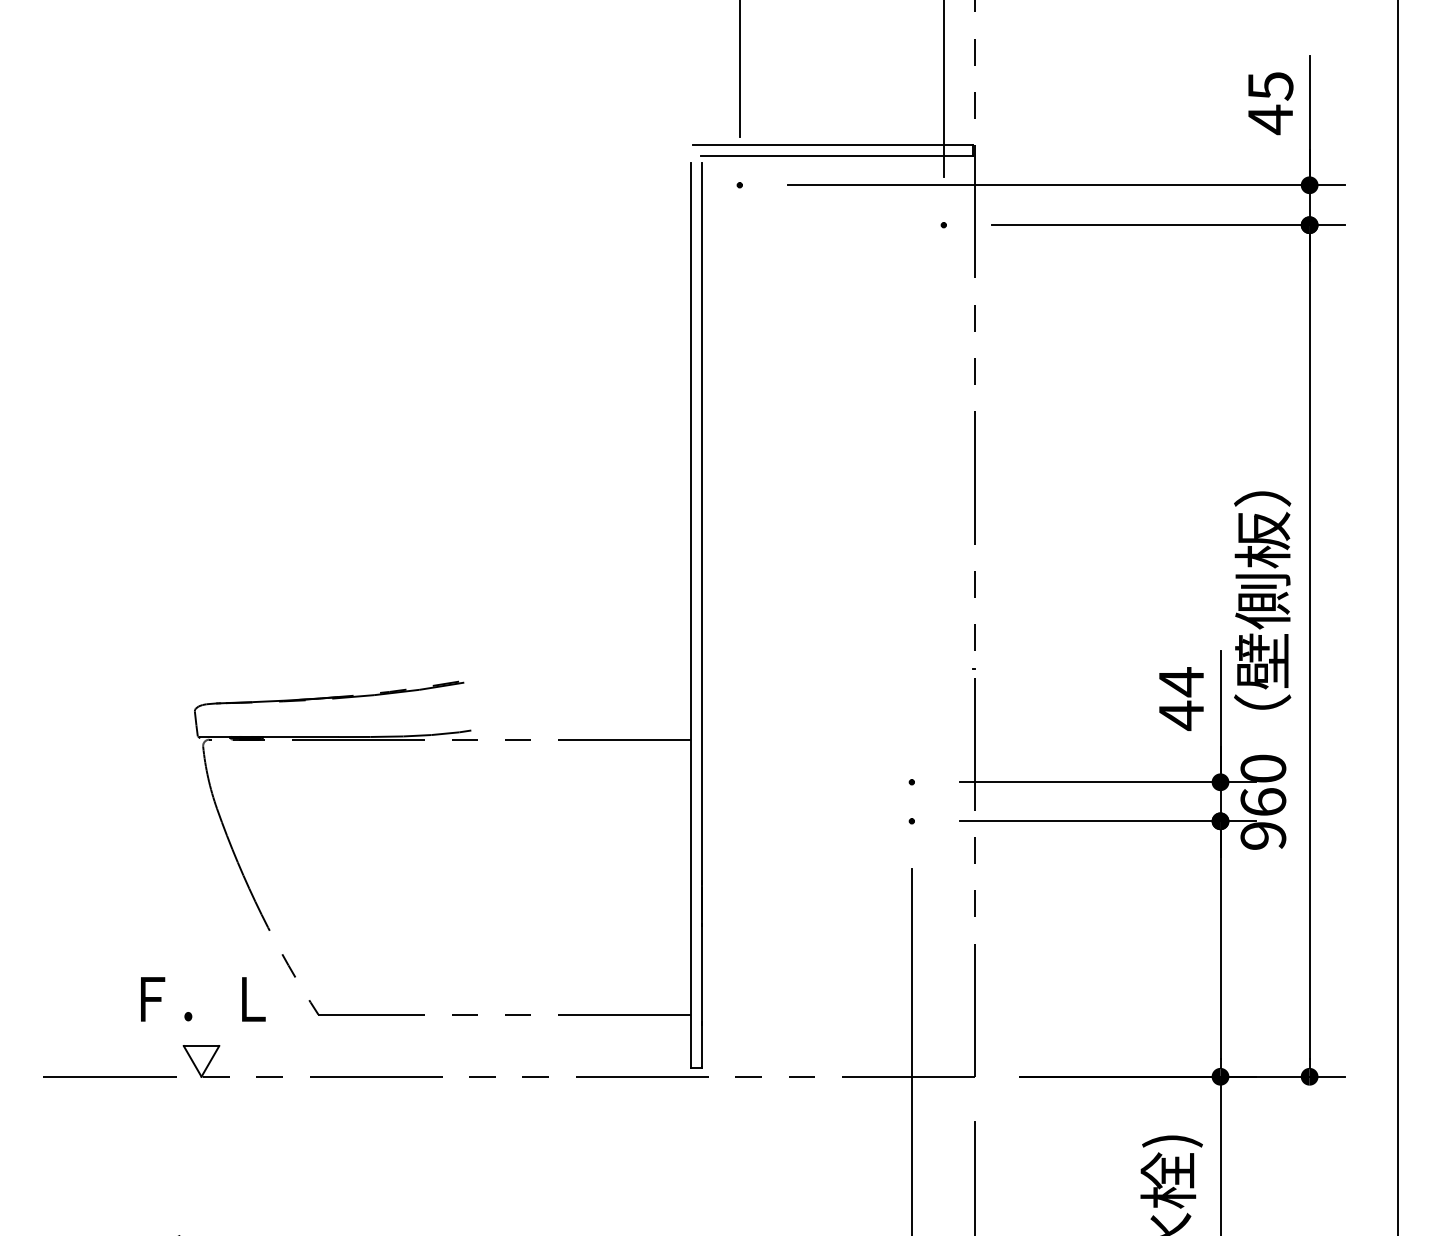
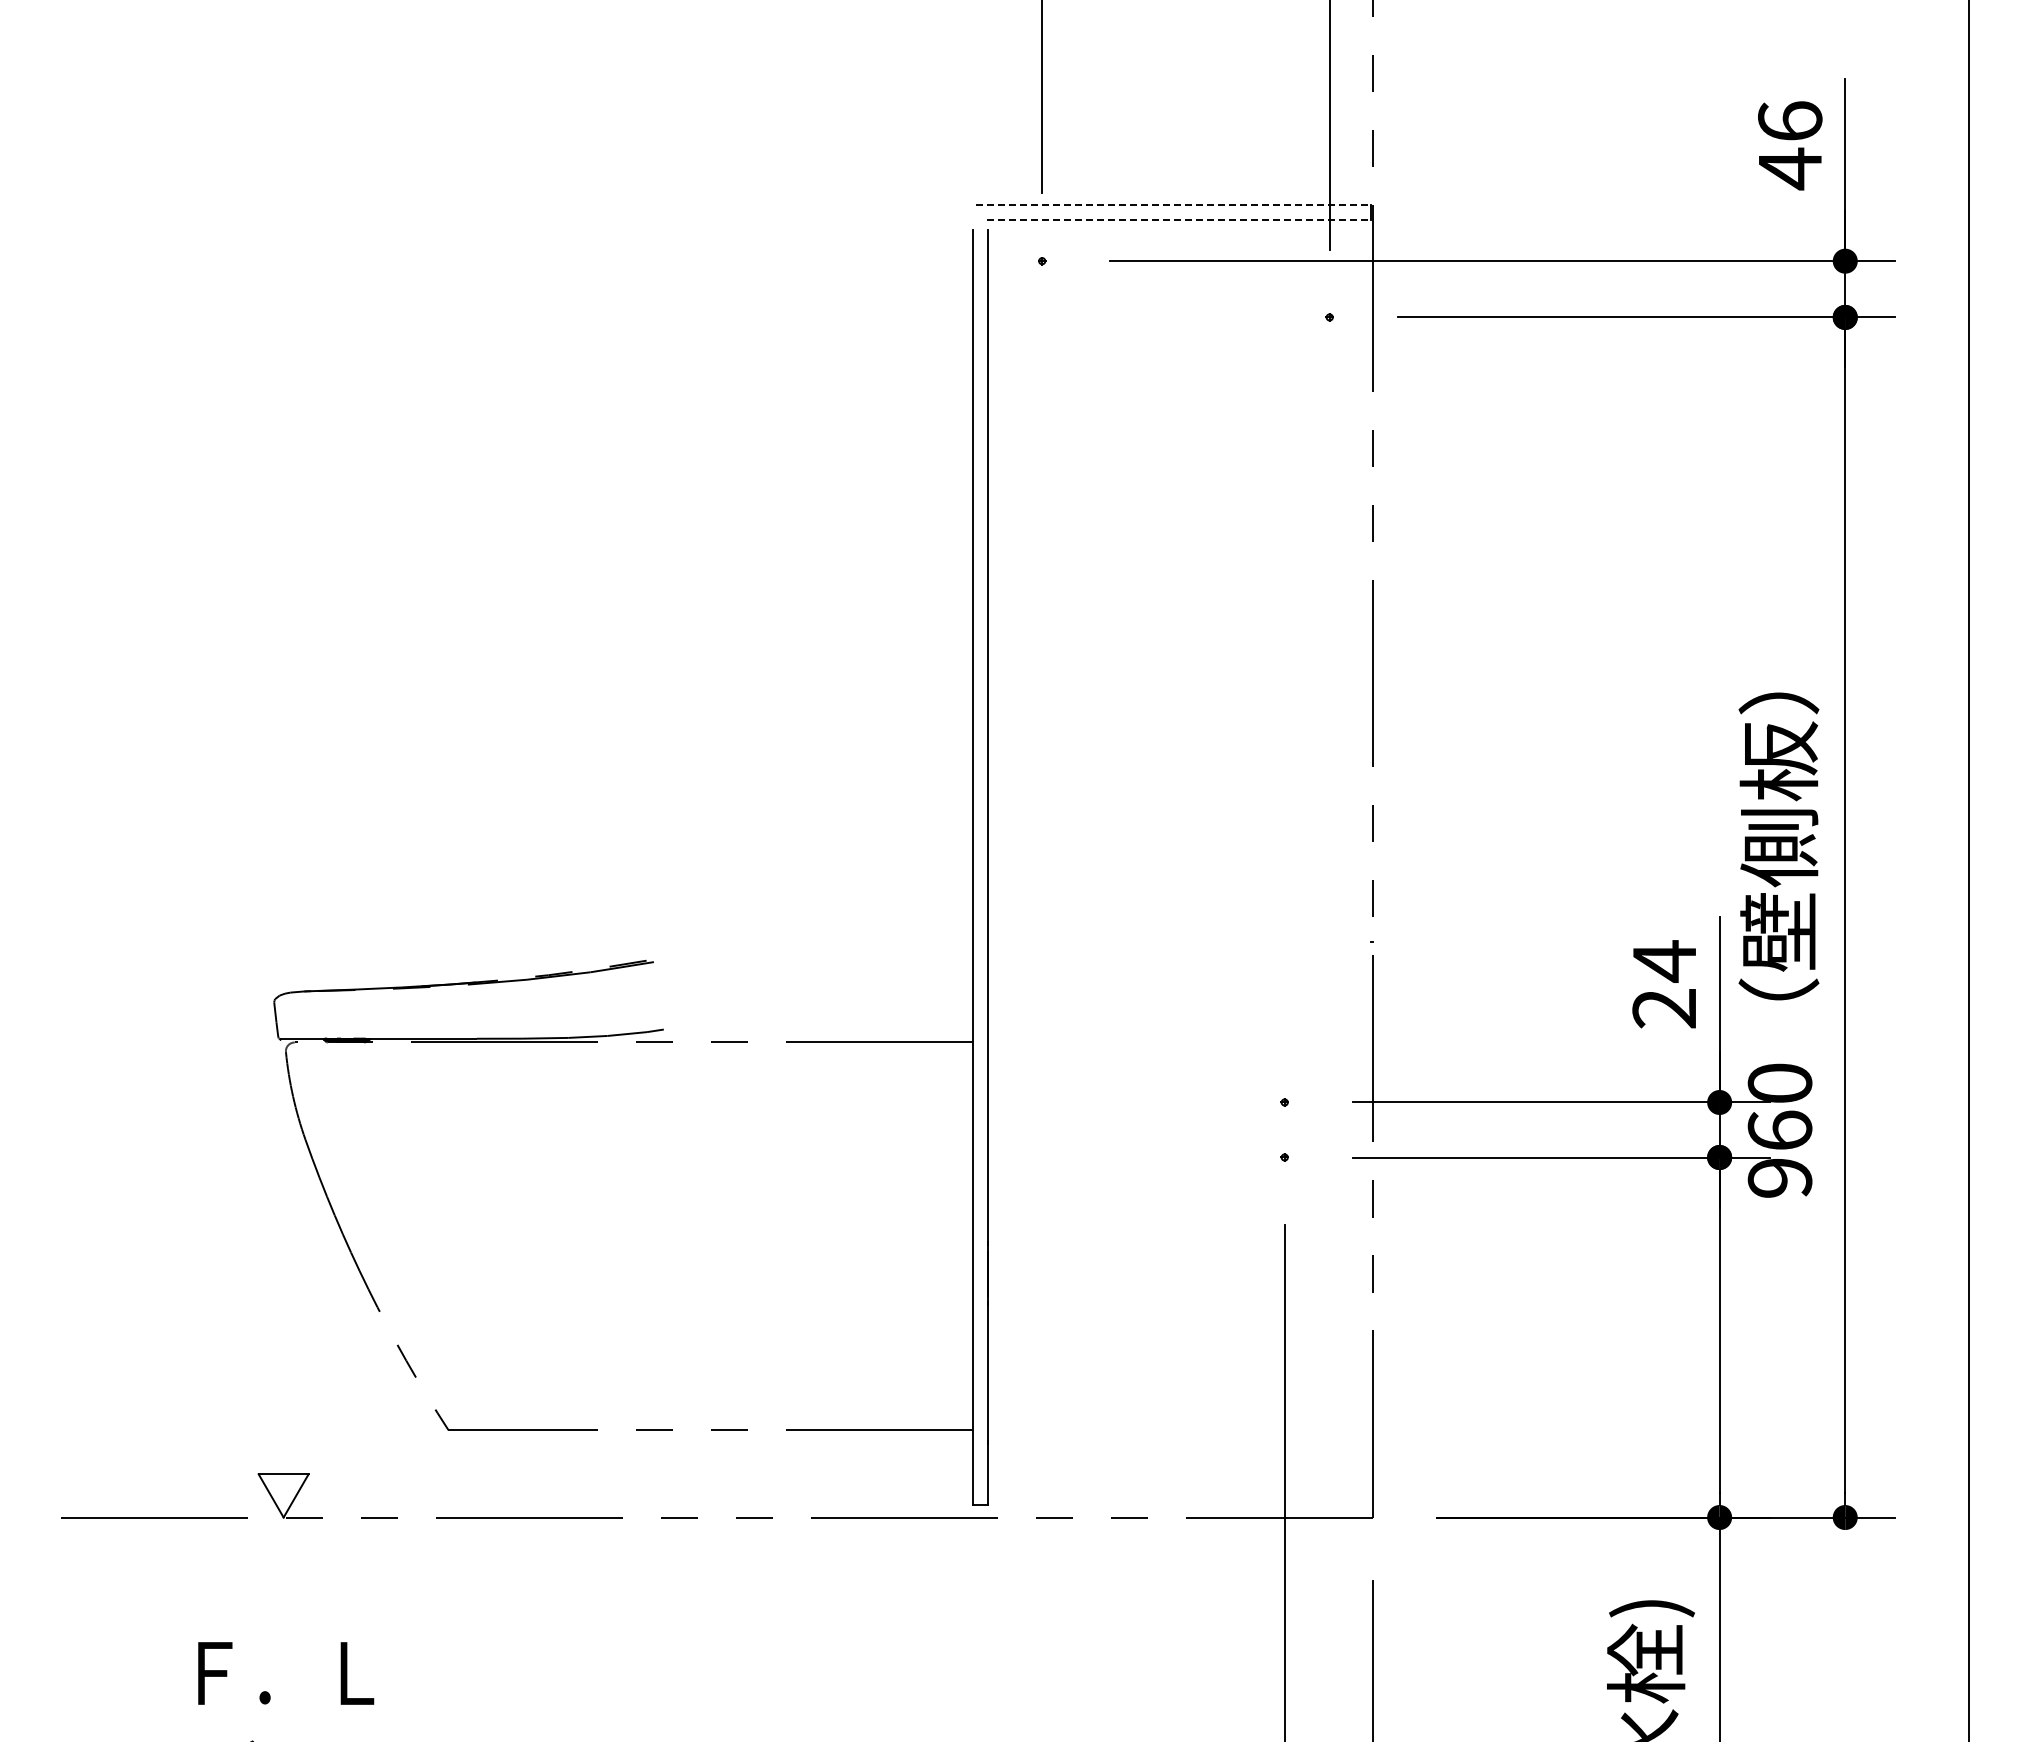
text: (1270, 86) -> (1790, 121), 45 -> 46
line: (832, 145) -> (1173, 204), solid -> dashed
line: (837, 155) -> (1179, 219), solid -> dashed
text: (1180, 715) -> (1663, 1008), 44 -> 24
text: (203, 999) -> (286, 1673), moved

